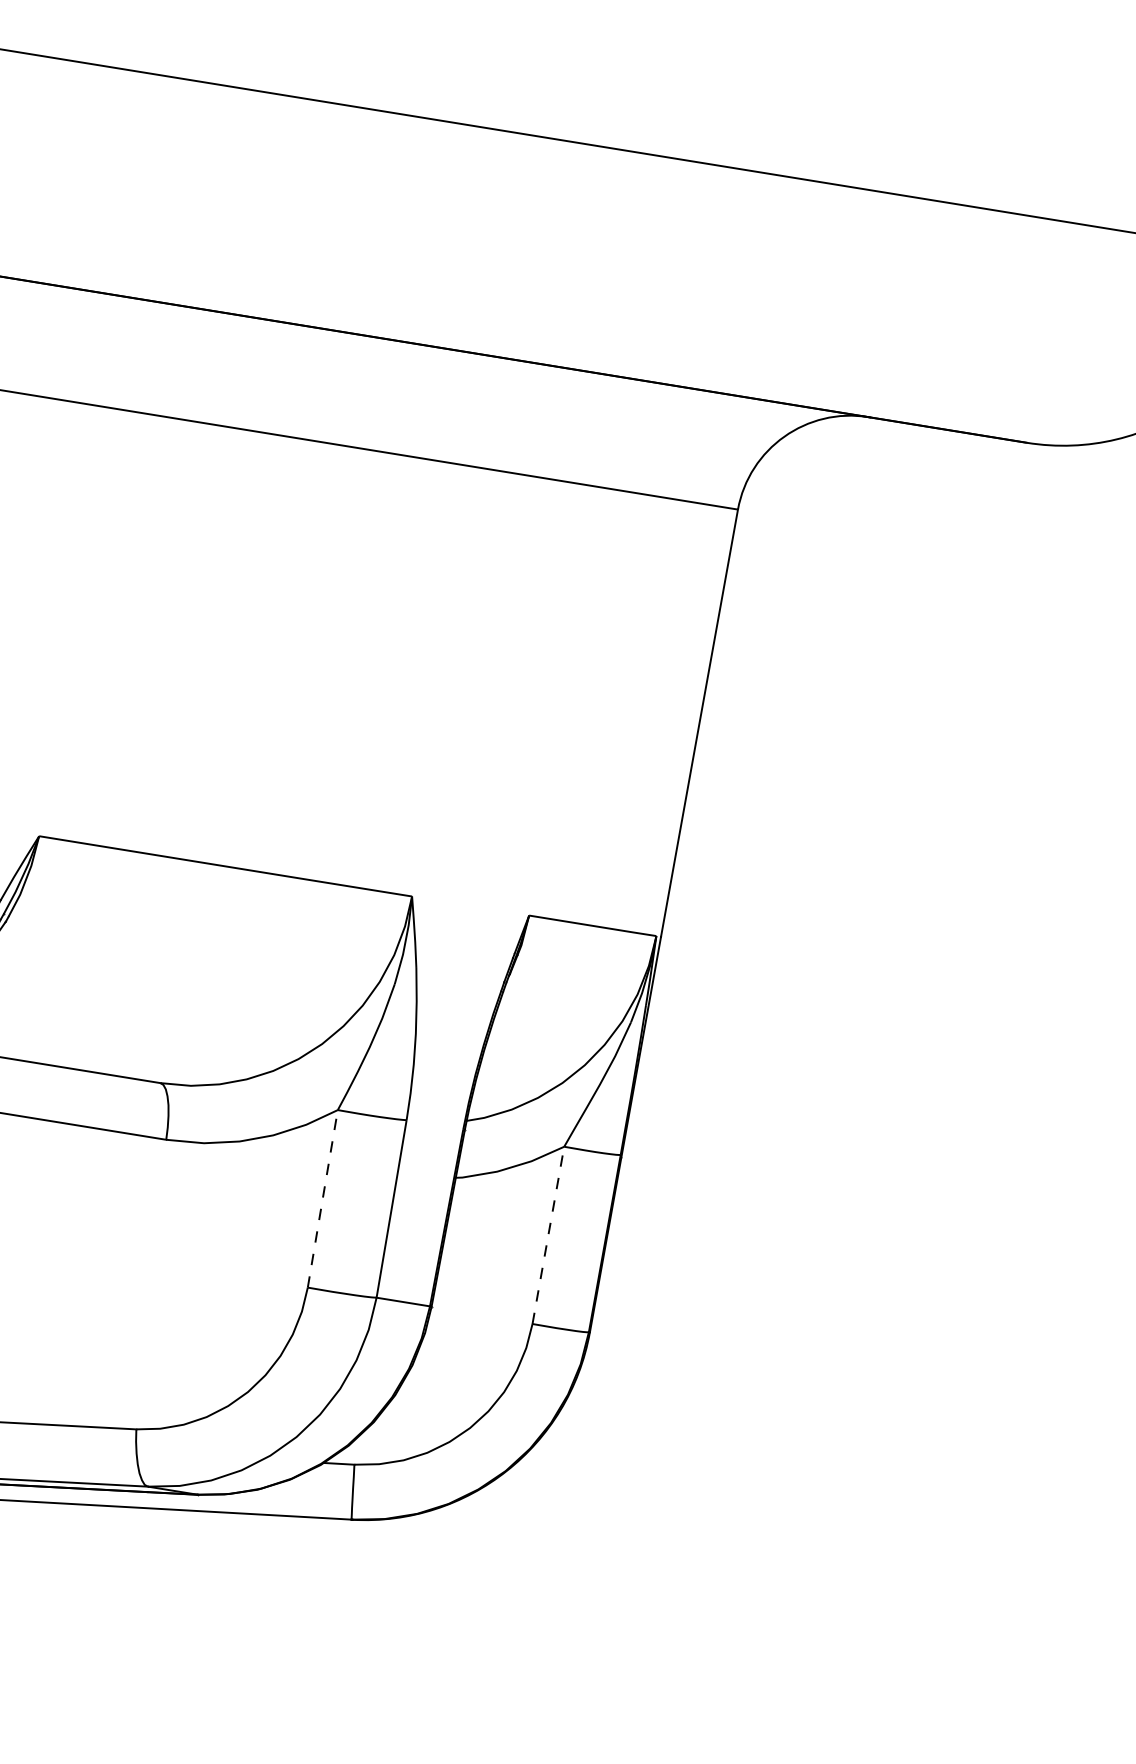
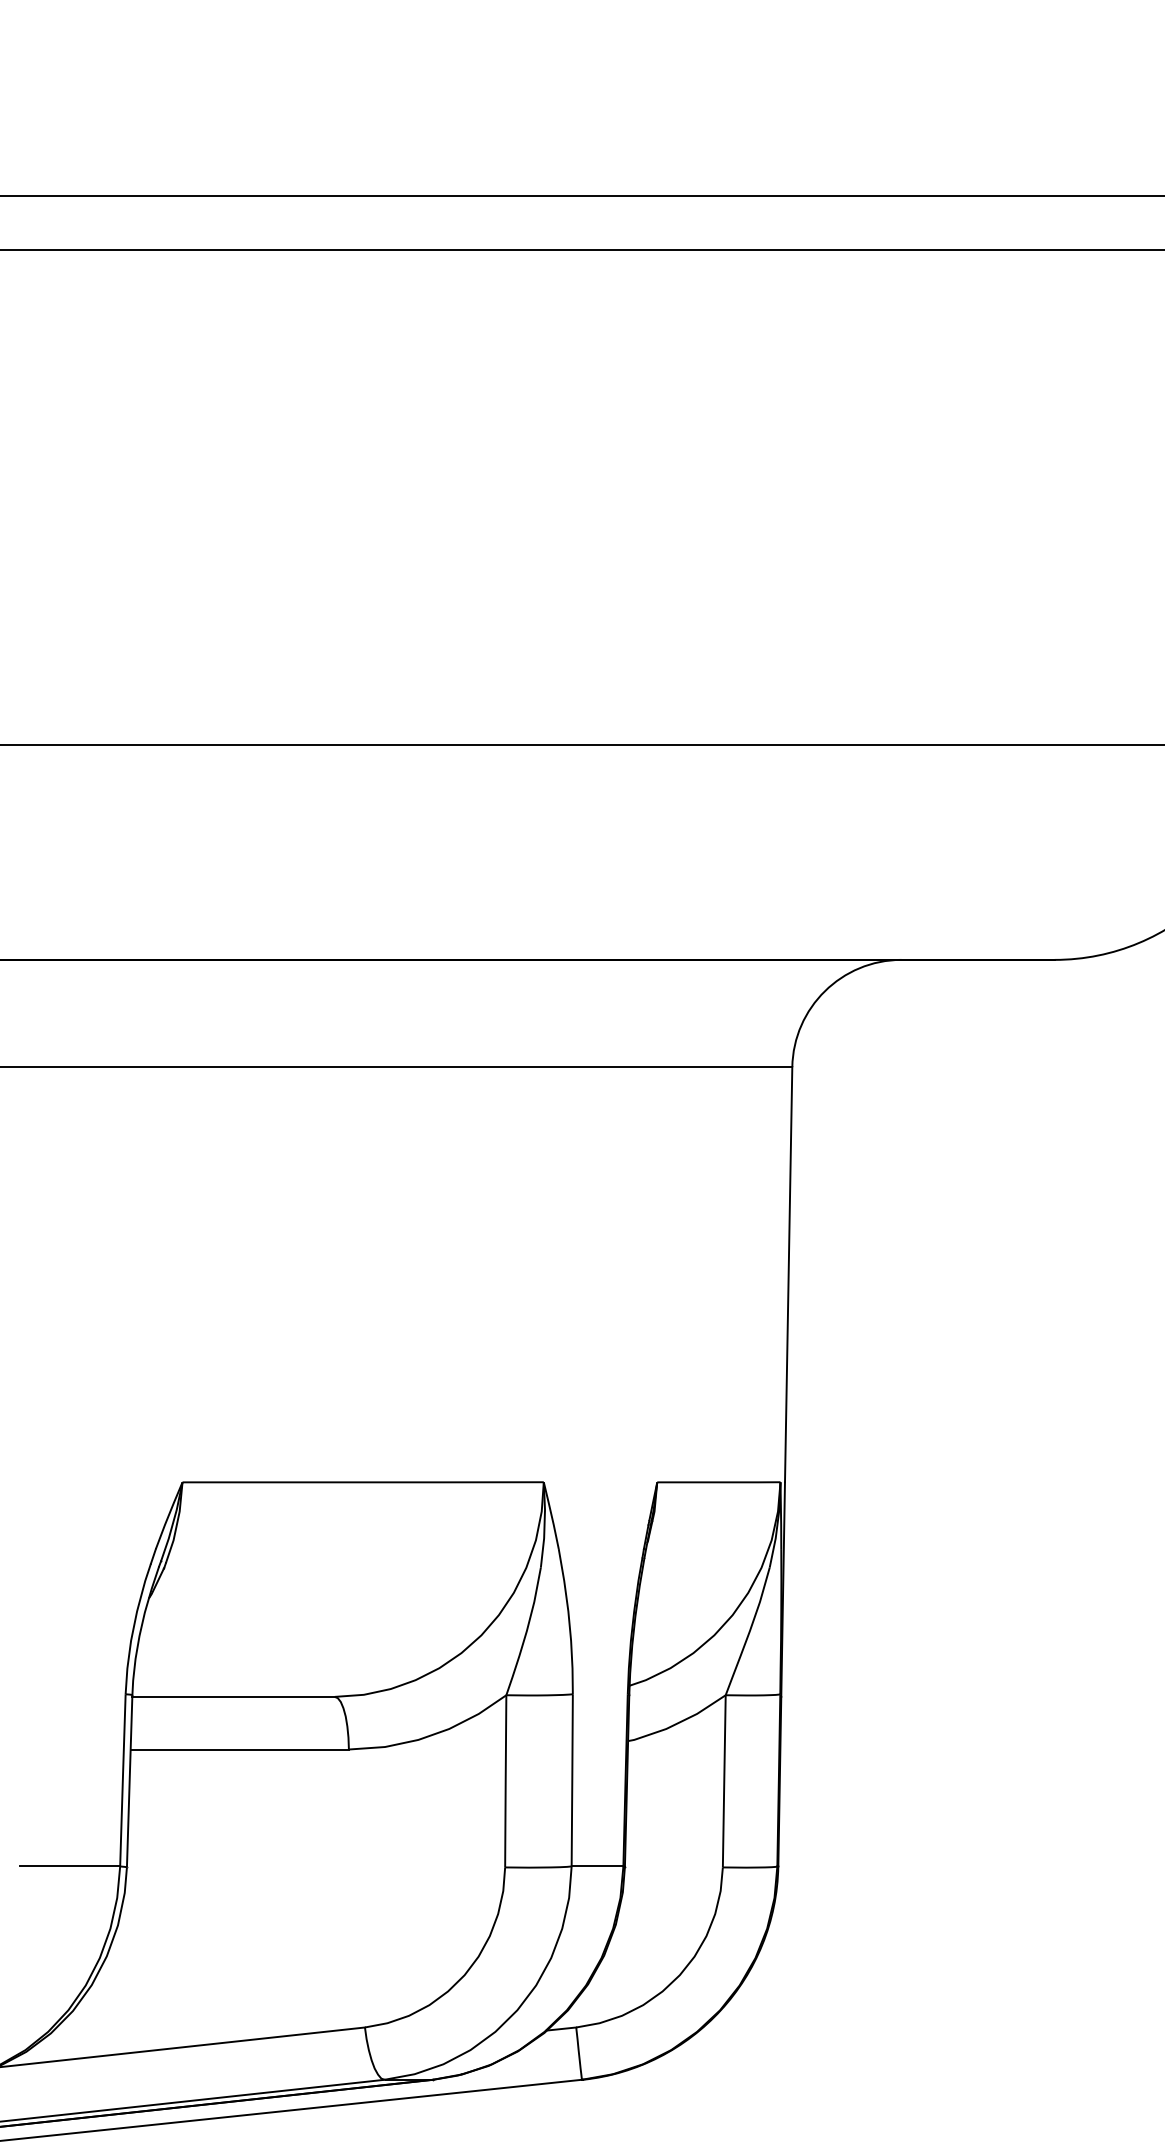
line: (322, 1197) -> (505, 1780), dashed -> solid
line: (548, 1234) -> (724, 1780), dashed -> solid

